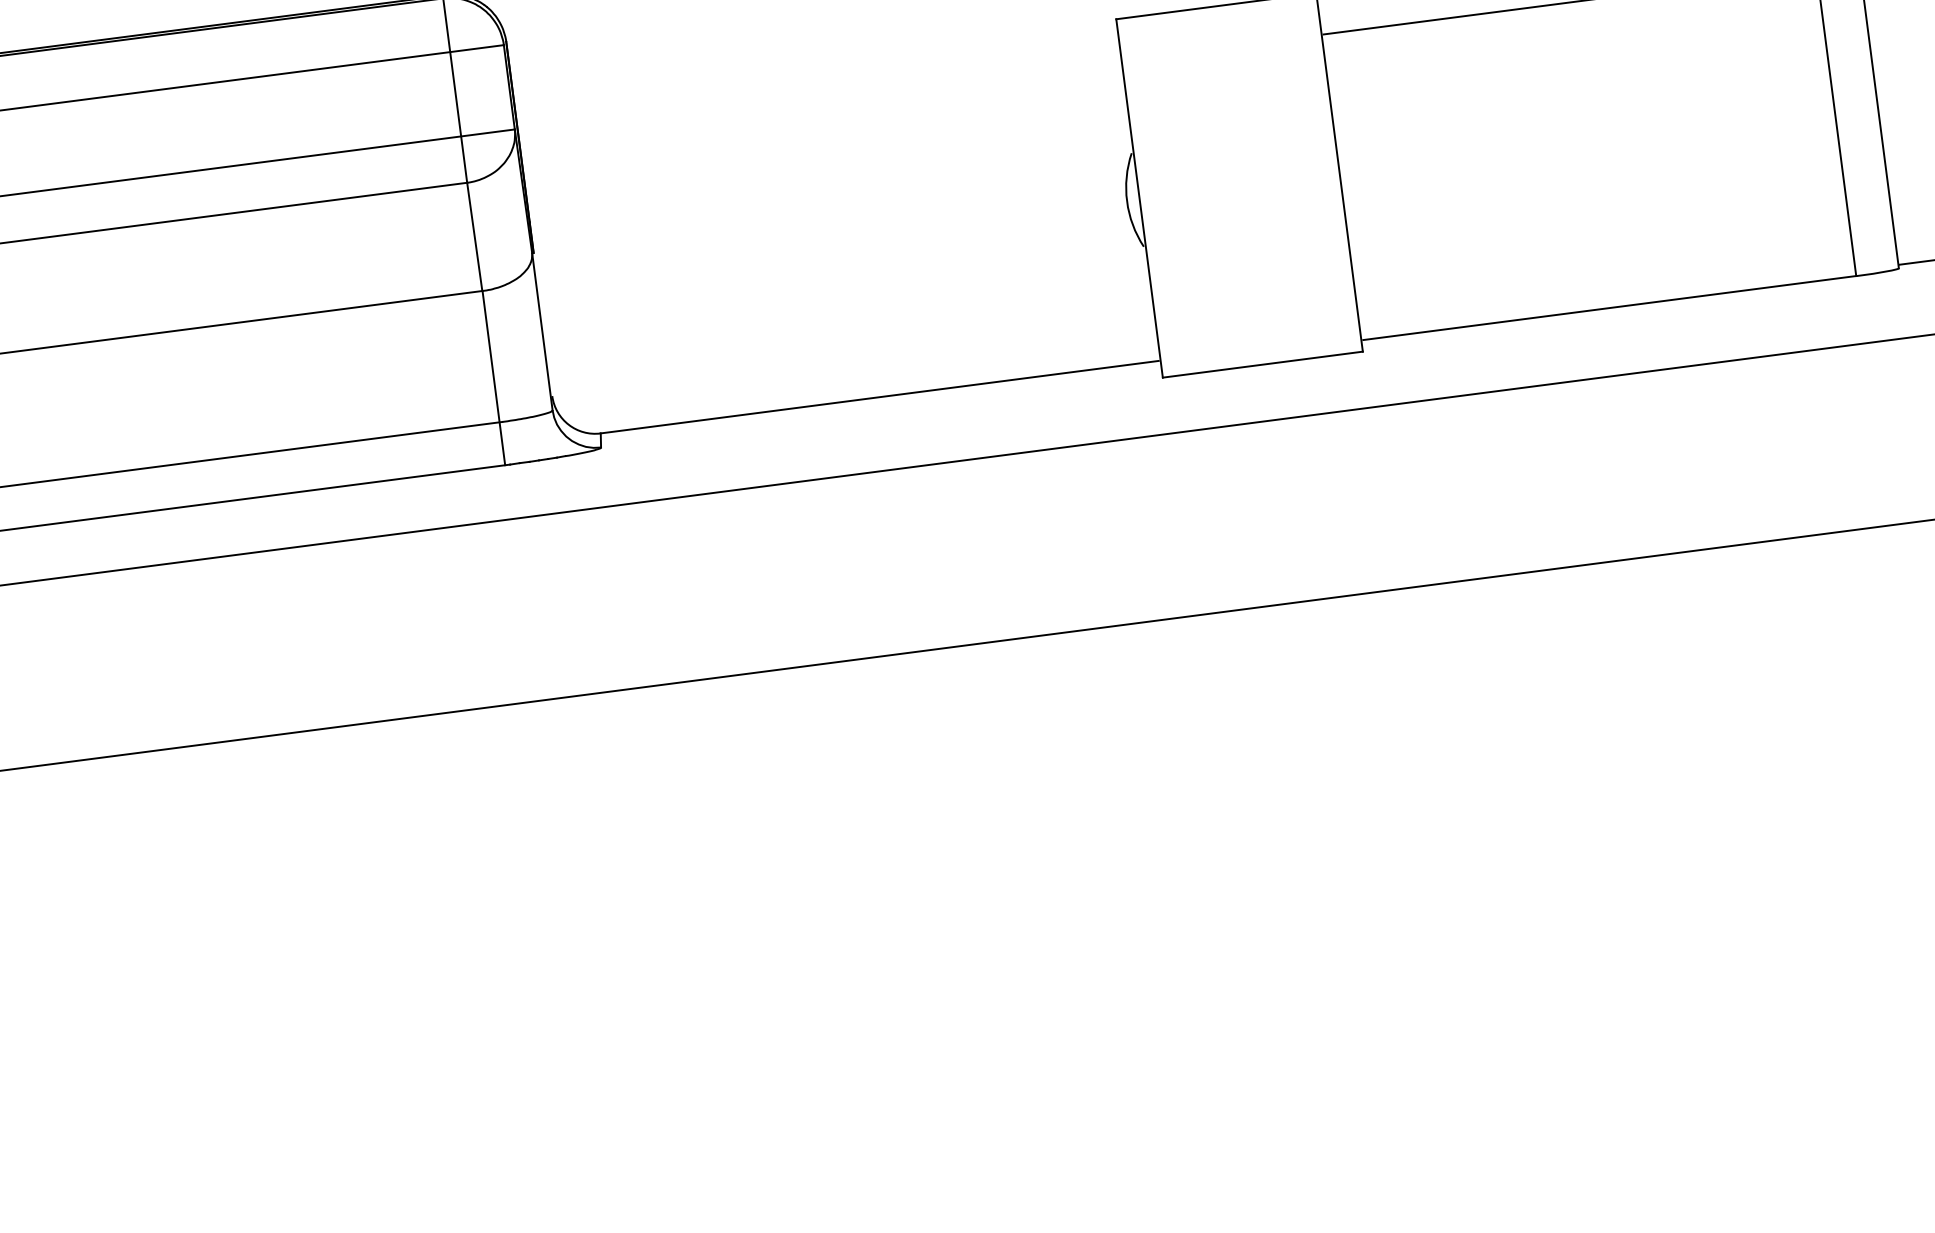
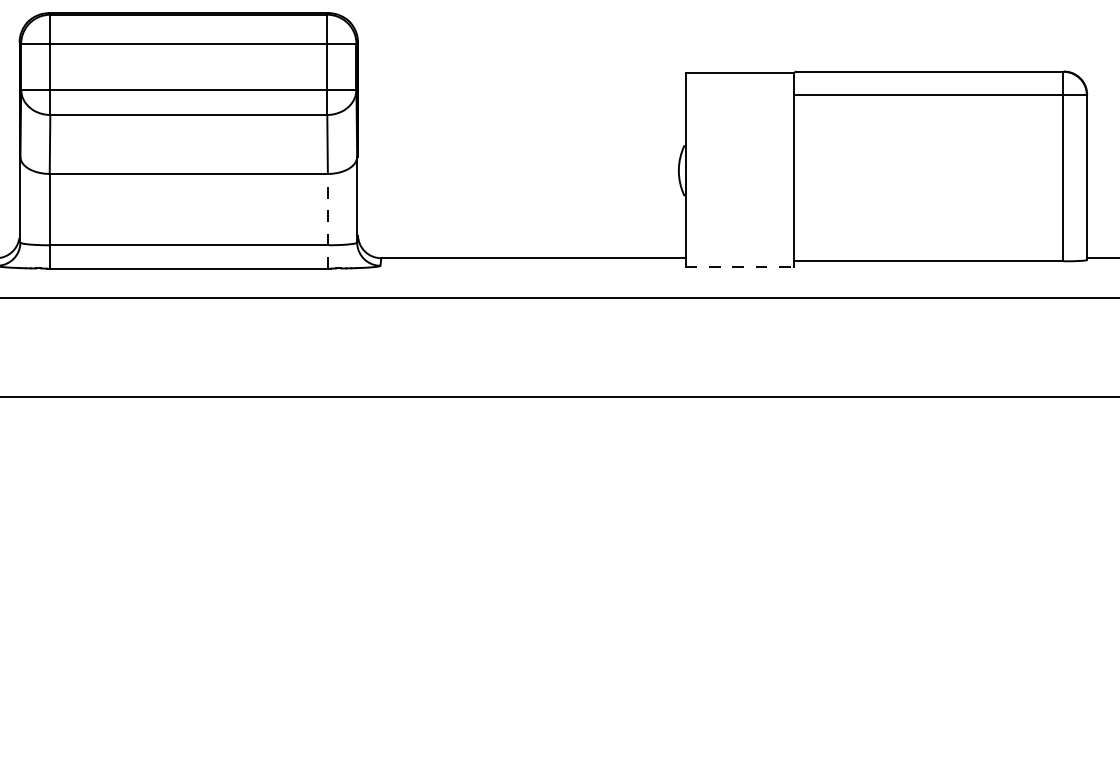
line: (1263, 364) -> (740, 267), solid -> dashed
line: (494, 376) -> (328, 220), solid -> dashed

